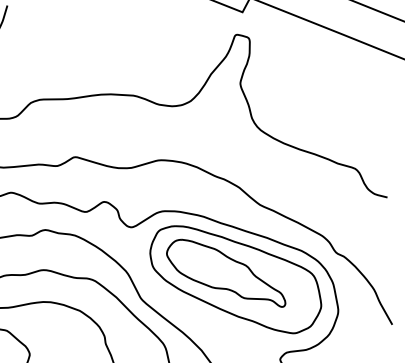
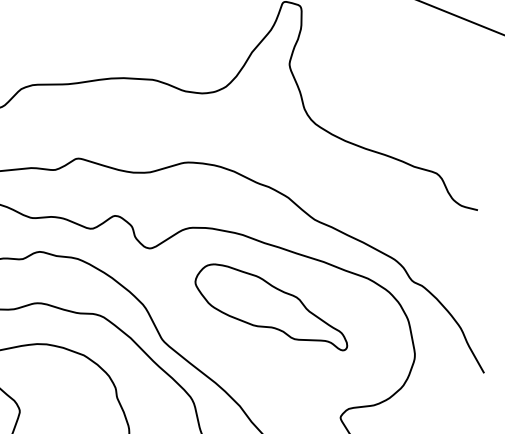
part: (235, 279) -> (283, 315), removed

